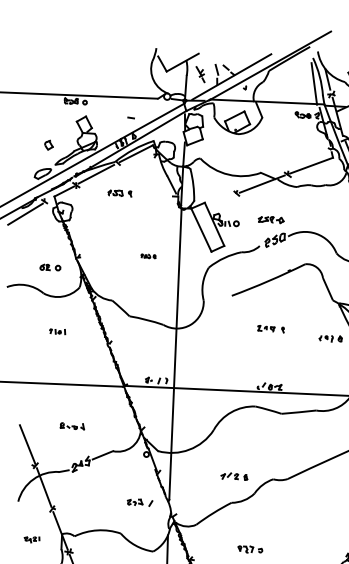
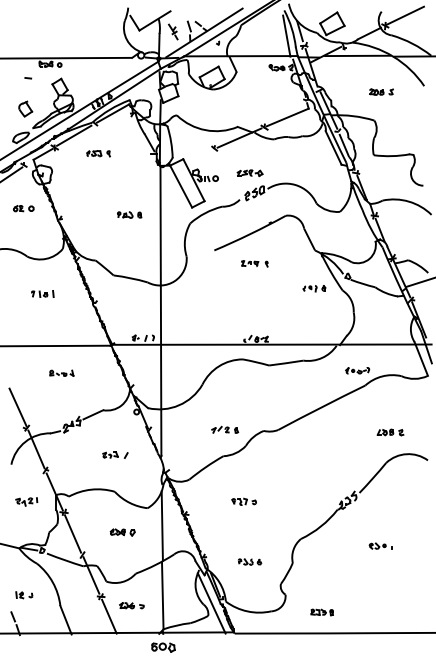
line: (131, 118) -> (28, 78), moved
part: (48, 144) -> (25, 108), size x1.67
part: (148, 255) -> (129, 214), size x1.67
part: (50, 267) -> (23, 208), moved
part: (270, 328) -> (254, 263), moved
part: (57, 331) -> (42, 293), size x1.43
part: (72, 425) -> (61, 372), moved
part: (140, 501) -> (115, 454), moved
part: (31, 539) -> (26, 501), size x1.43

